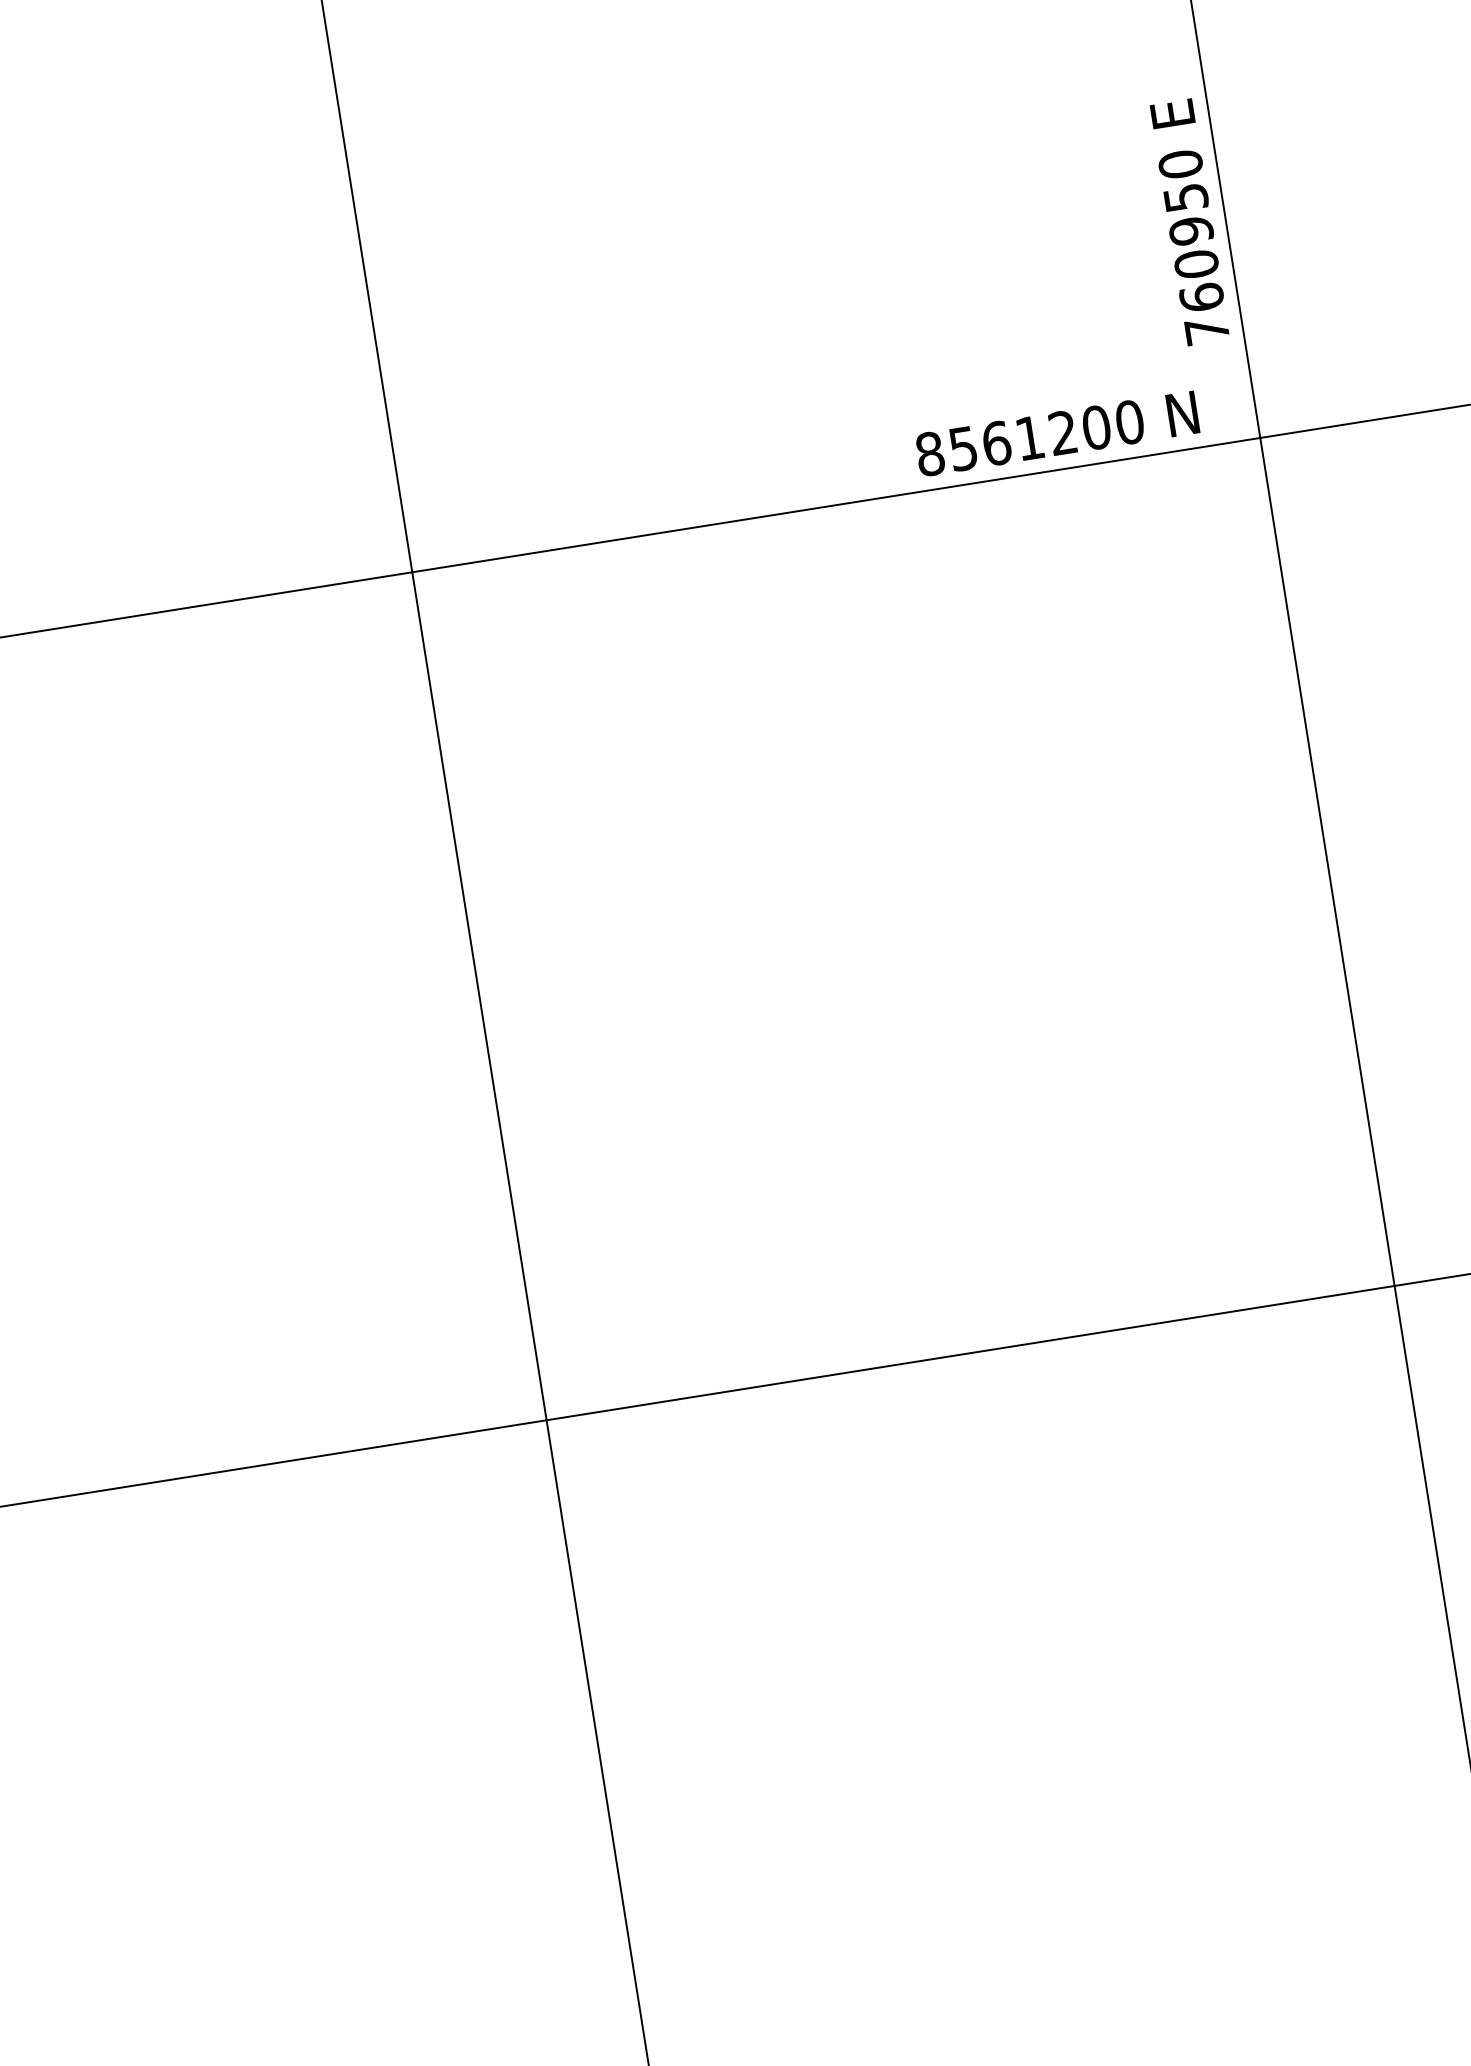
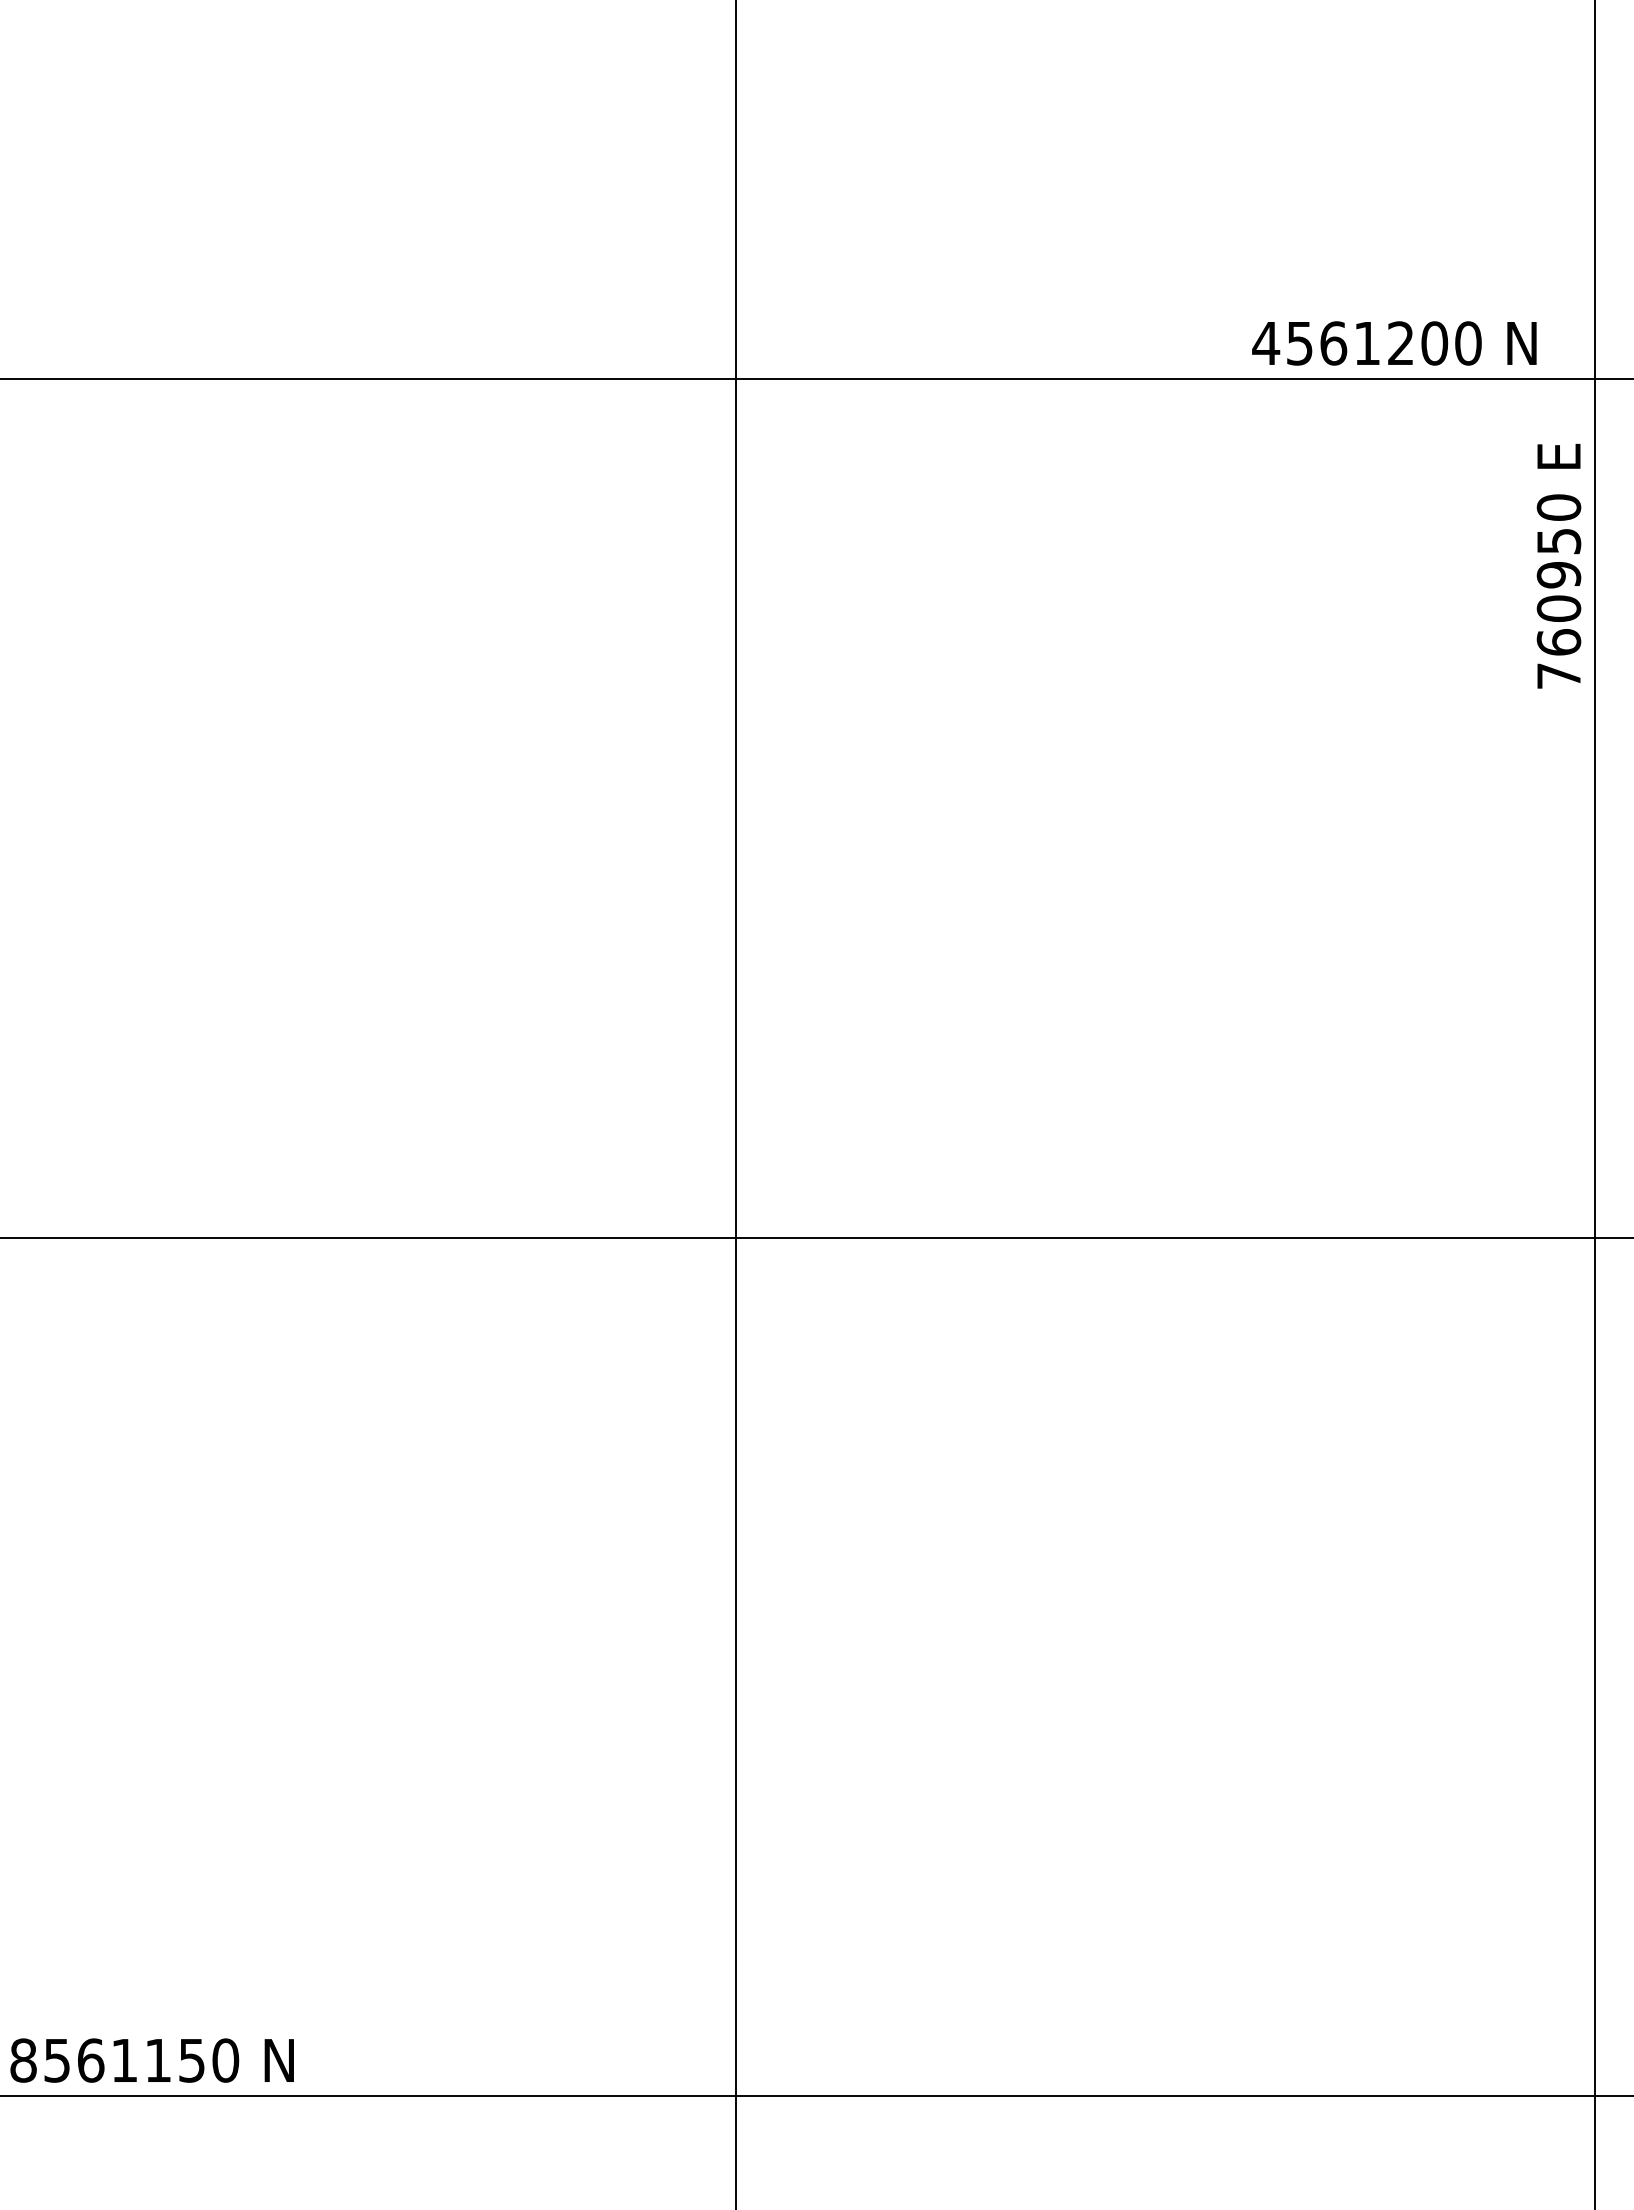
text: (1189, 221) -> (1558, 565), moved
text: (930, 454) -> (1266, 343), 8561200 -> 4561200

